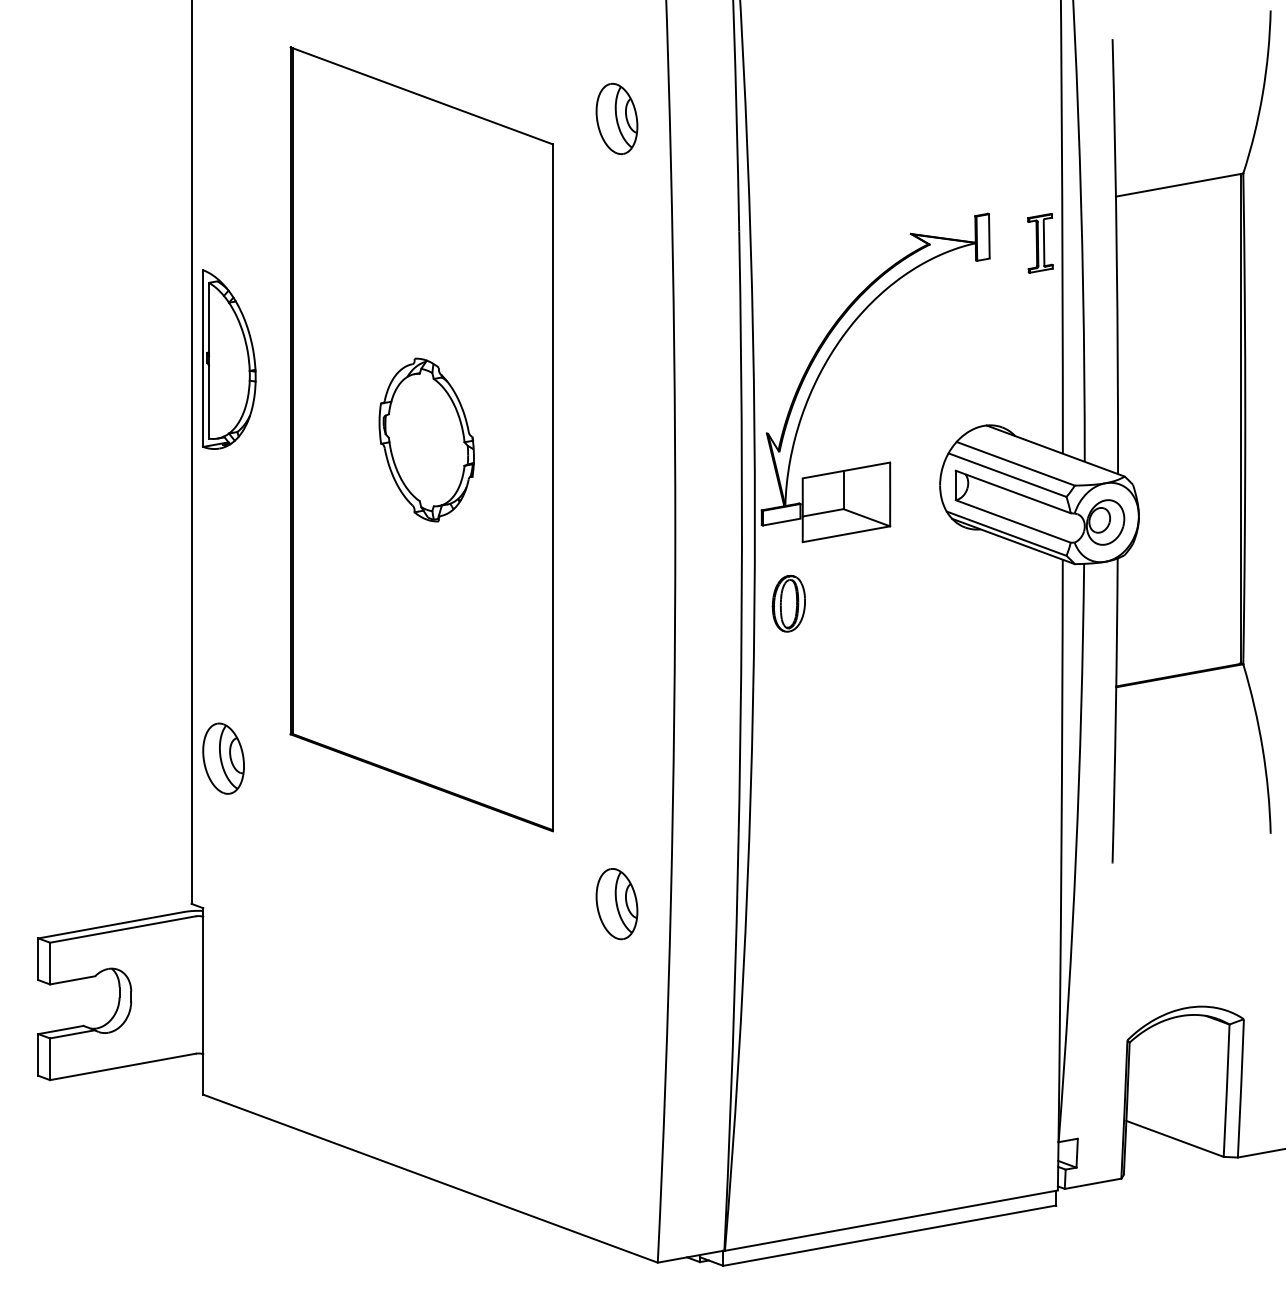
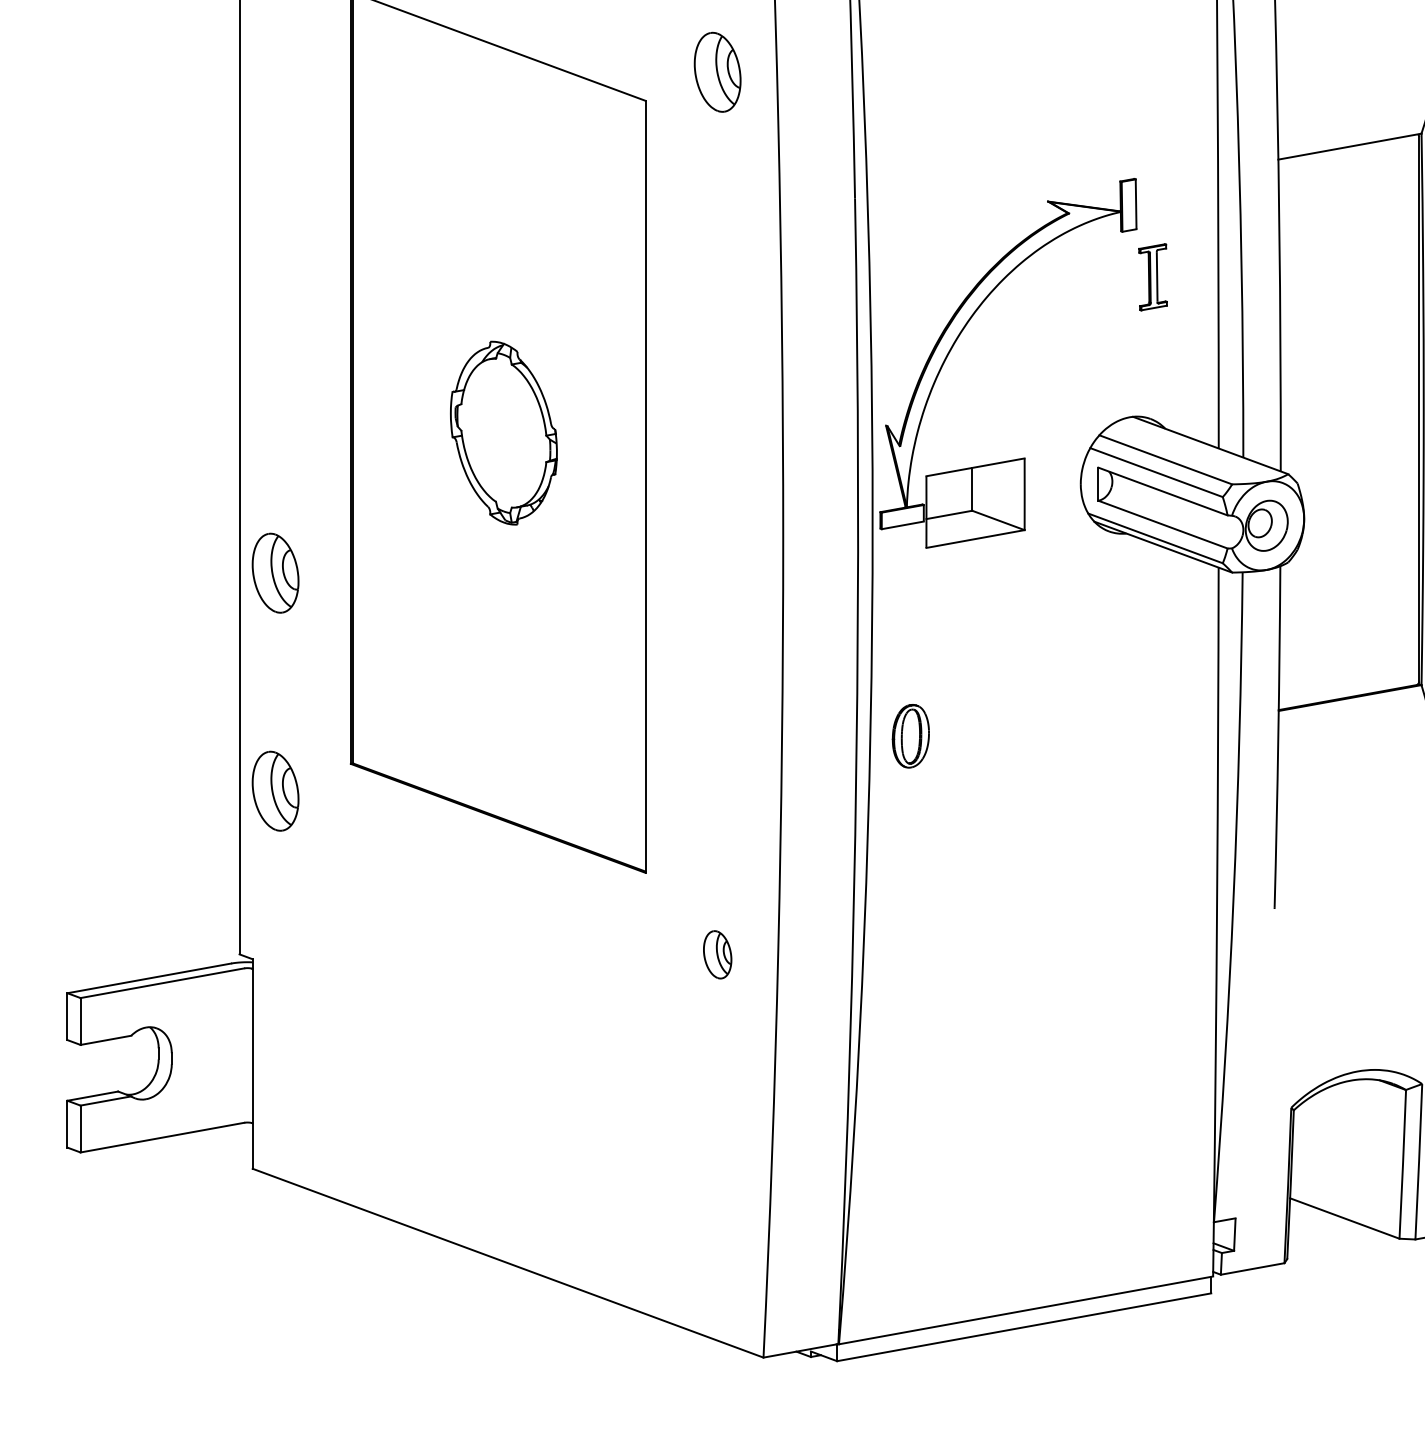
part: (1040, 243) -> (1153, 277), moved
part: (229, 359) -> (282, 342), removed
part: (223, 564) -> (275, 573), added
part: (788, 603) -> (910, 735), moved
part: (616, 904) -> (717, 955), size x0.6

